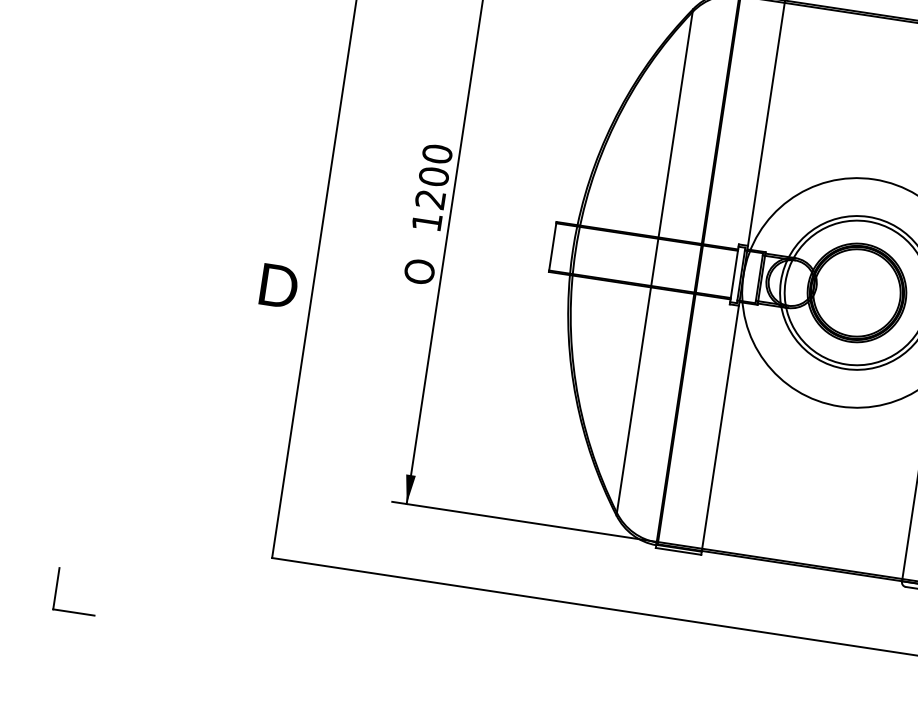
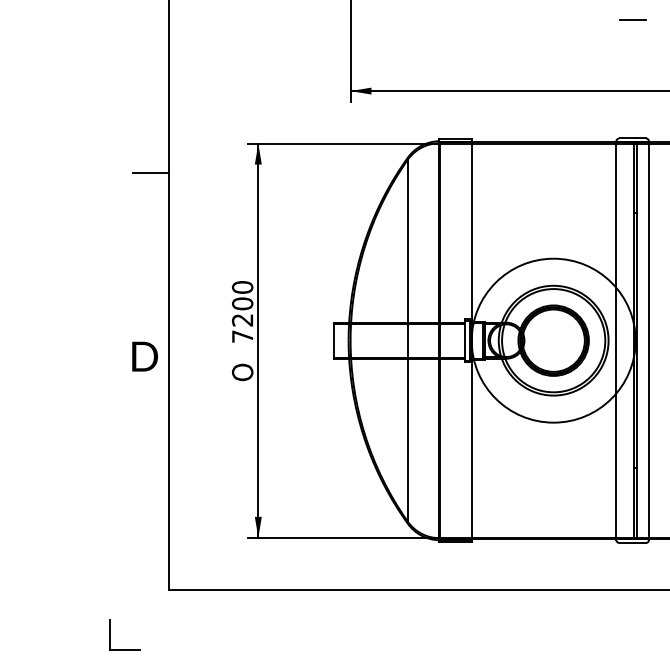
text: (426, 221) -> (242, 336), 1200 -> 7200
text: (278, 285) -> (144, 356), moved
part: (57, 588) -> (110, 634), moved

